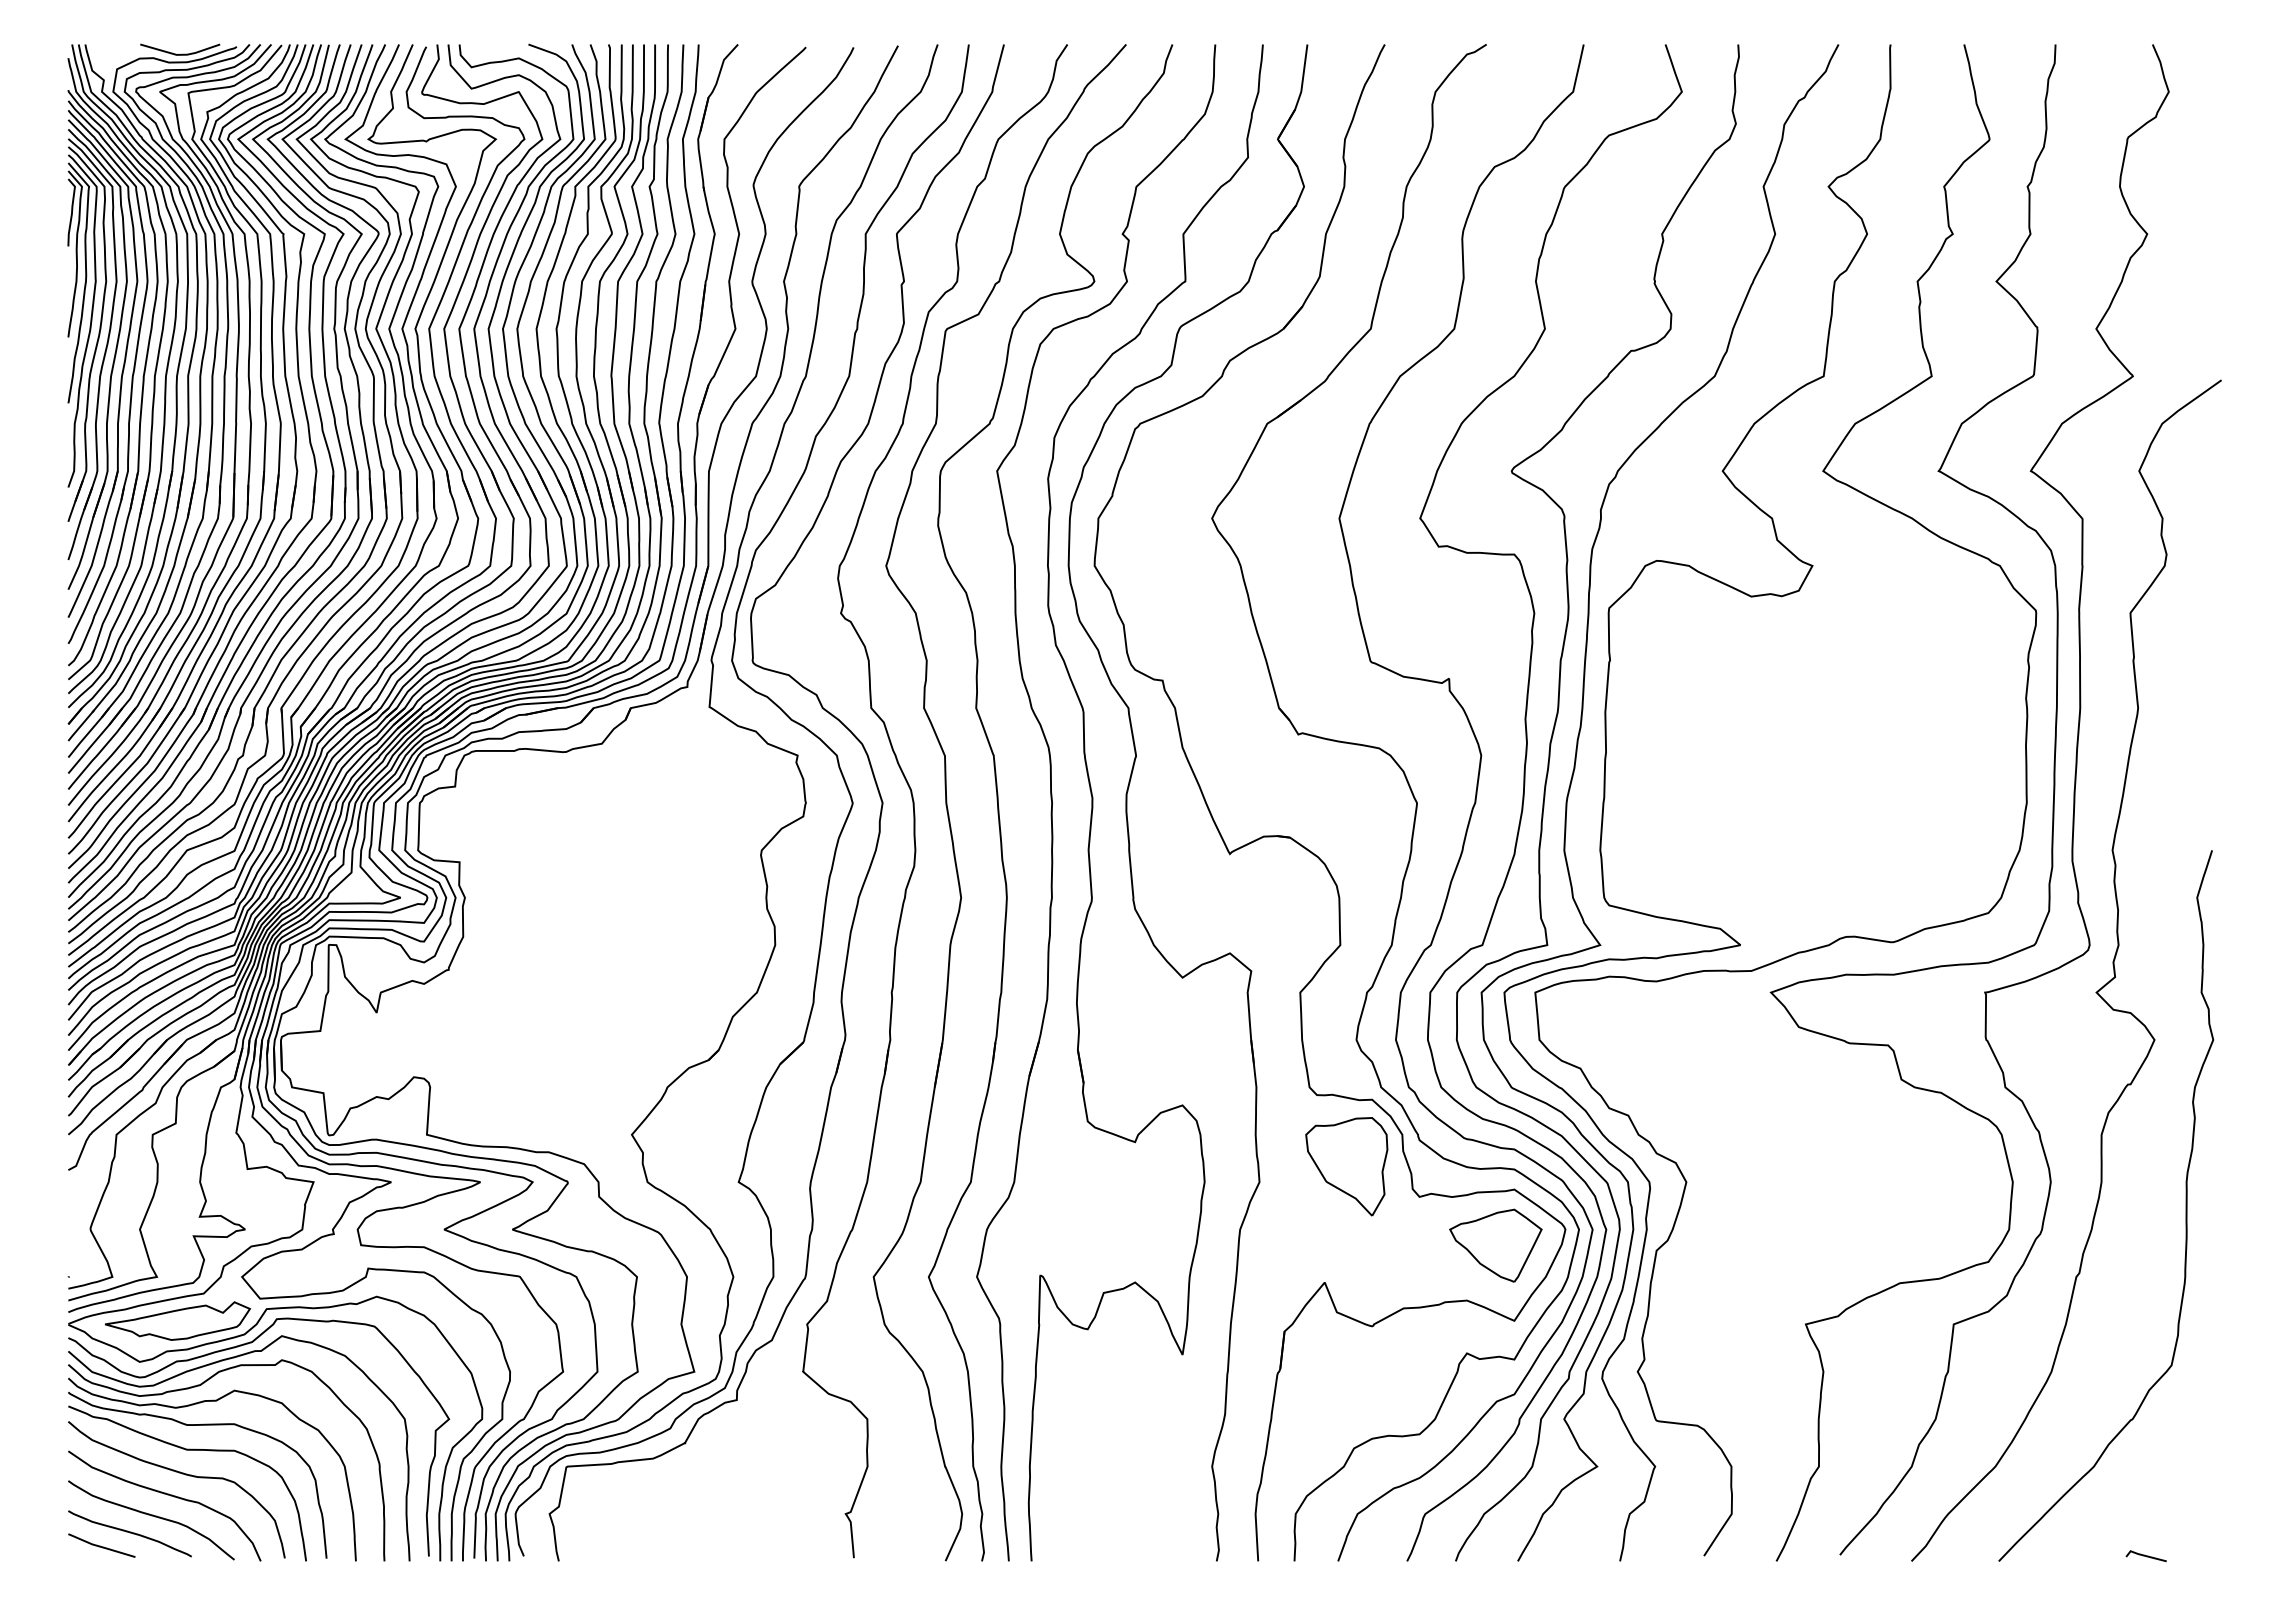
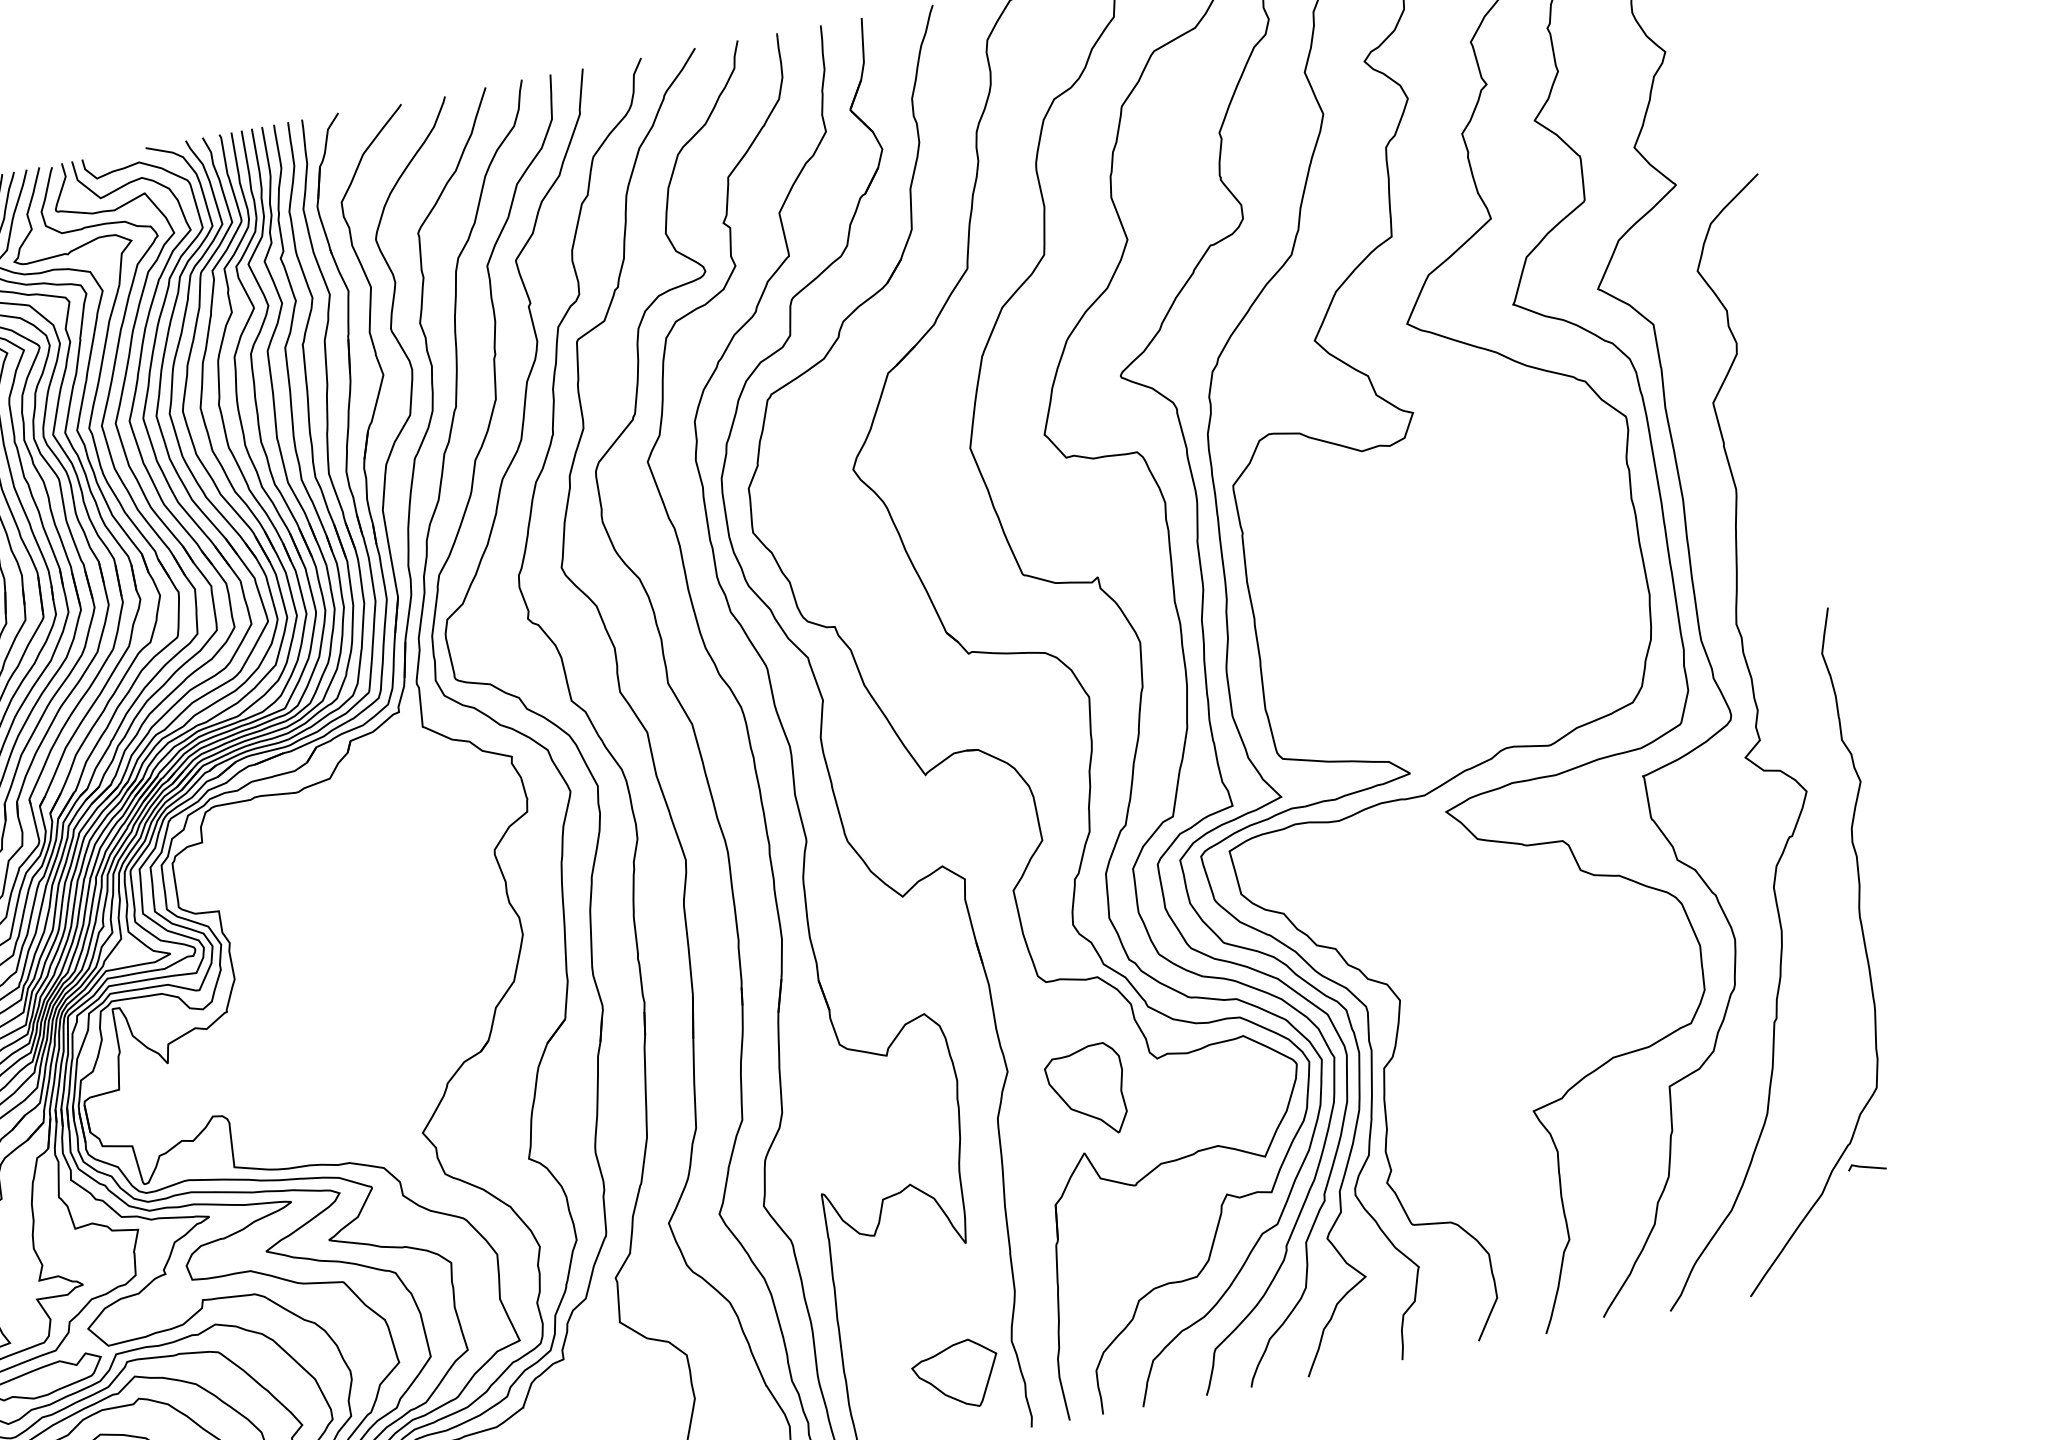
part: (1346, 1166) -> (1087, 1091), moved
part: (1495, 1245) -> (956, 1375), moved
line: (2145, 1556) -> (1866, 1167), moved

